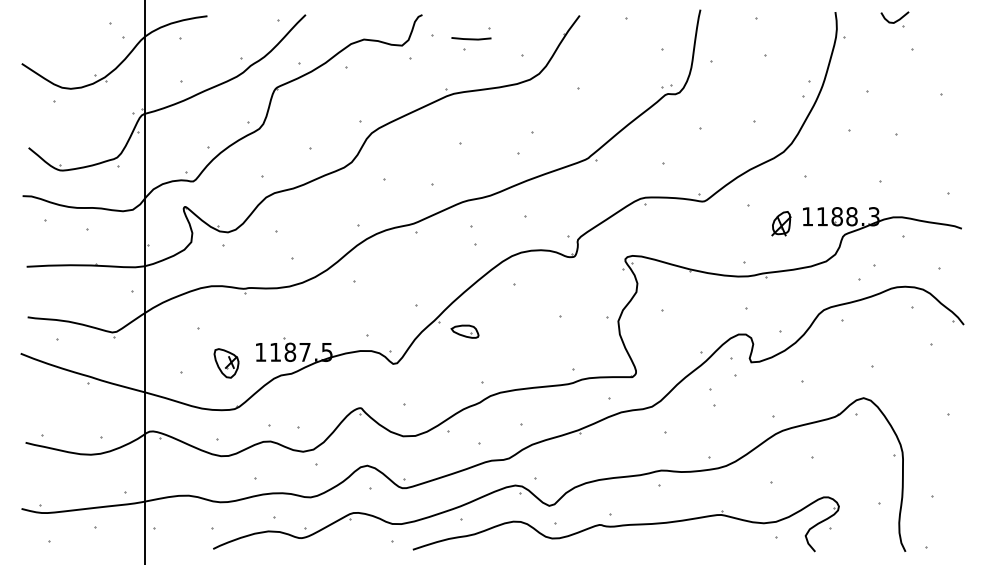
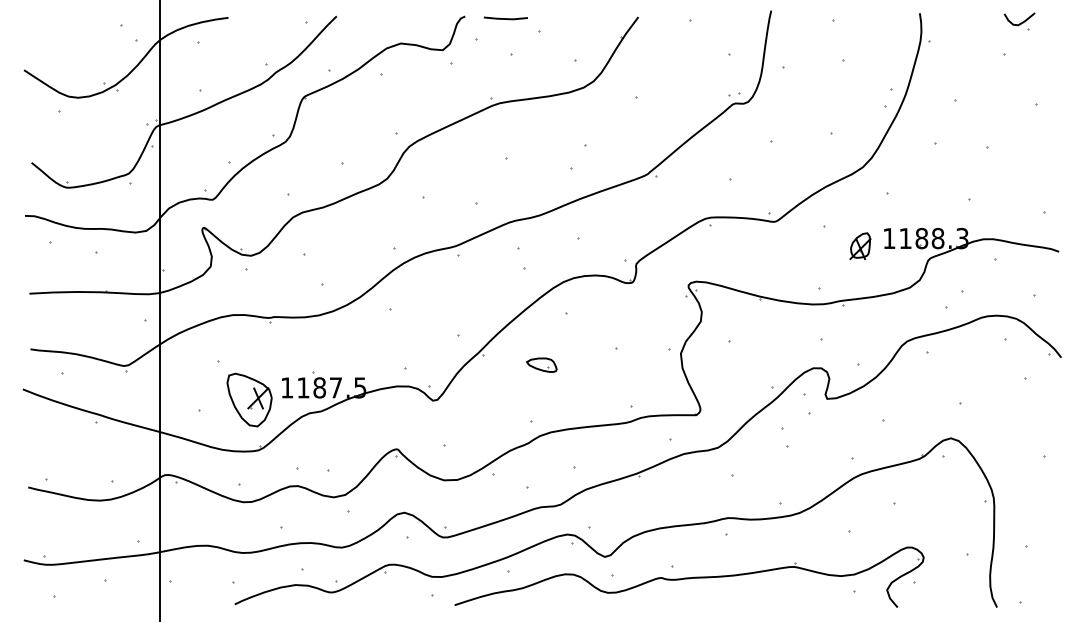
part: (894, 19) -> (1019, 21), moved
line: (471, 38) -> (505, 18), moved
part: (464, 331) -> (541, 364), moved
part: (226, 363) -> (249, 400), size x1.67

